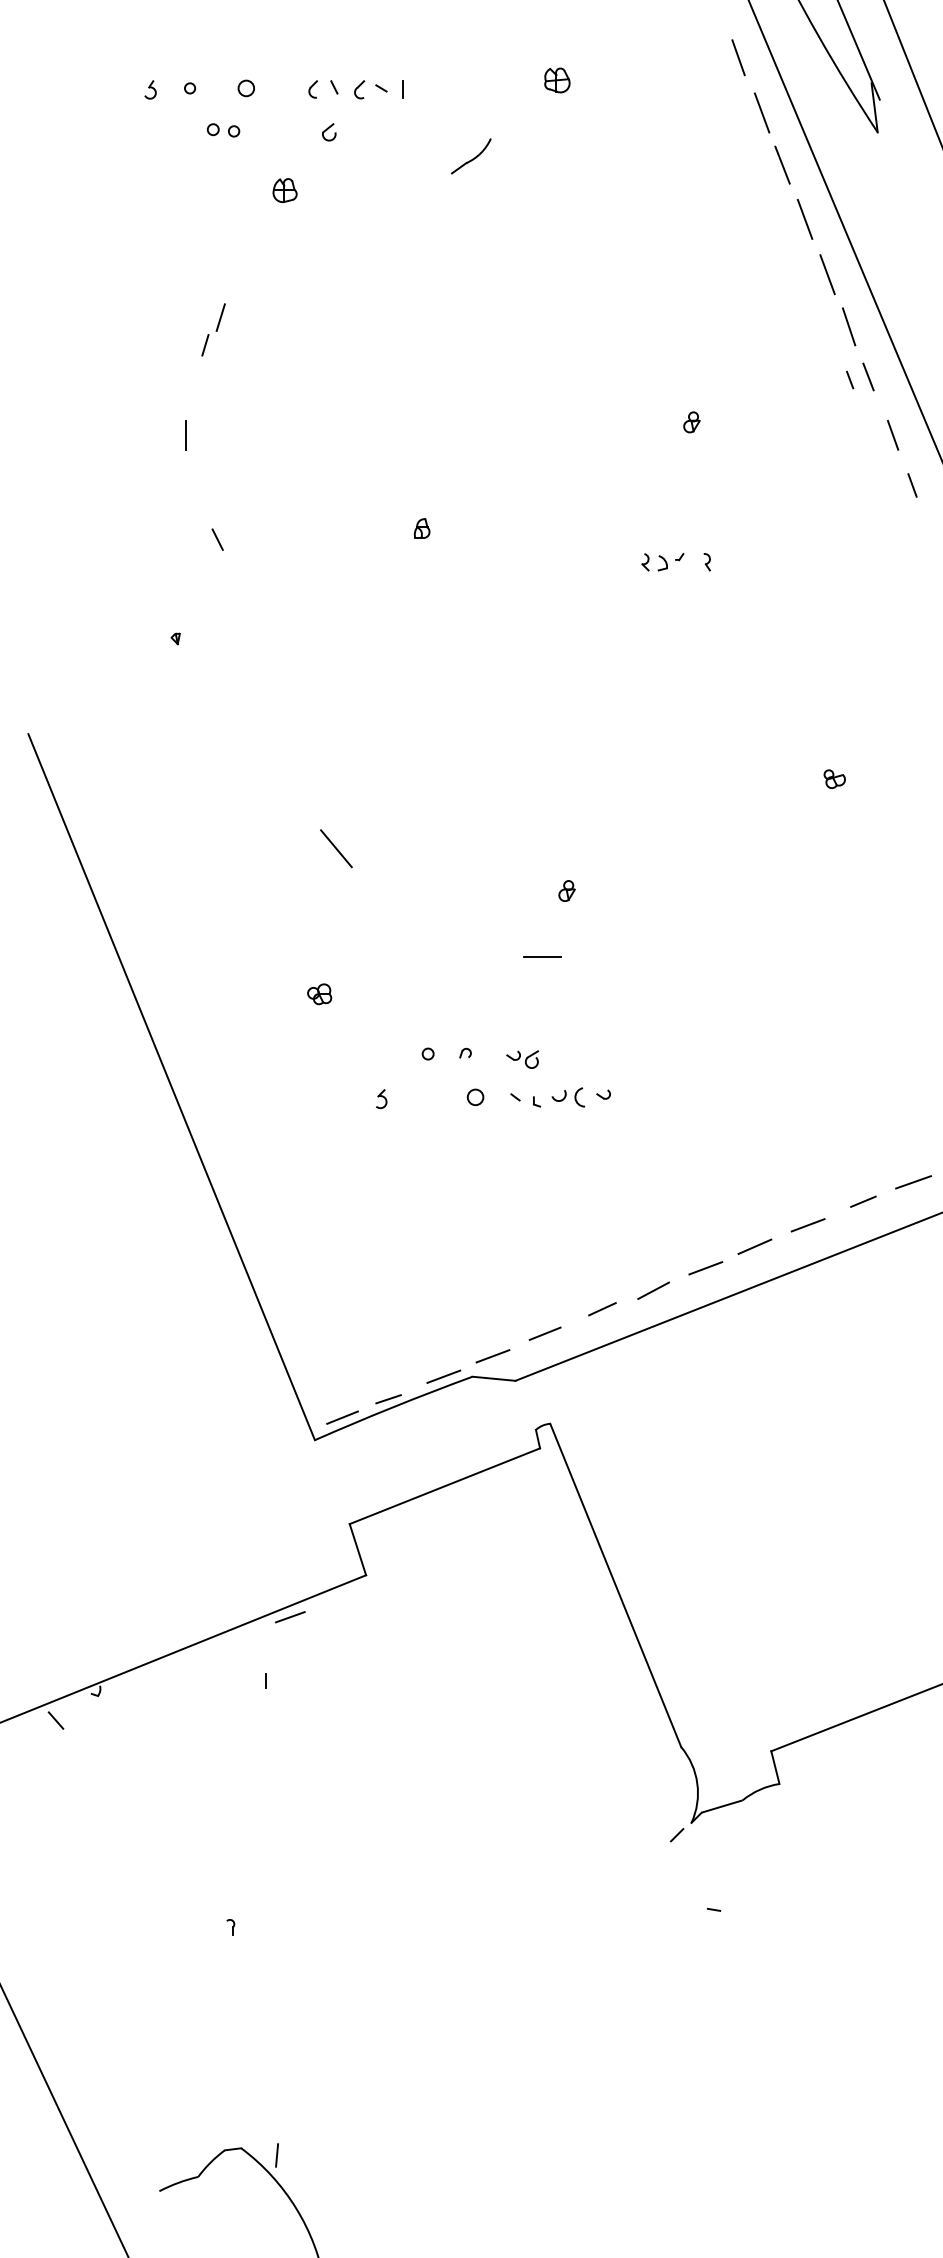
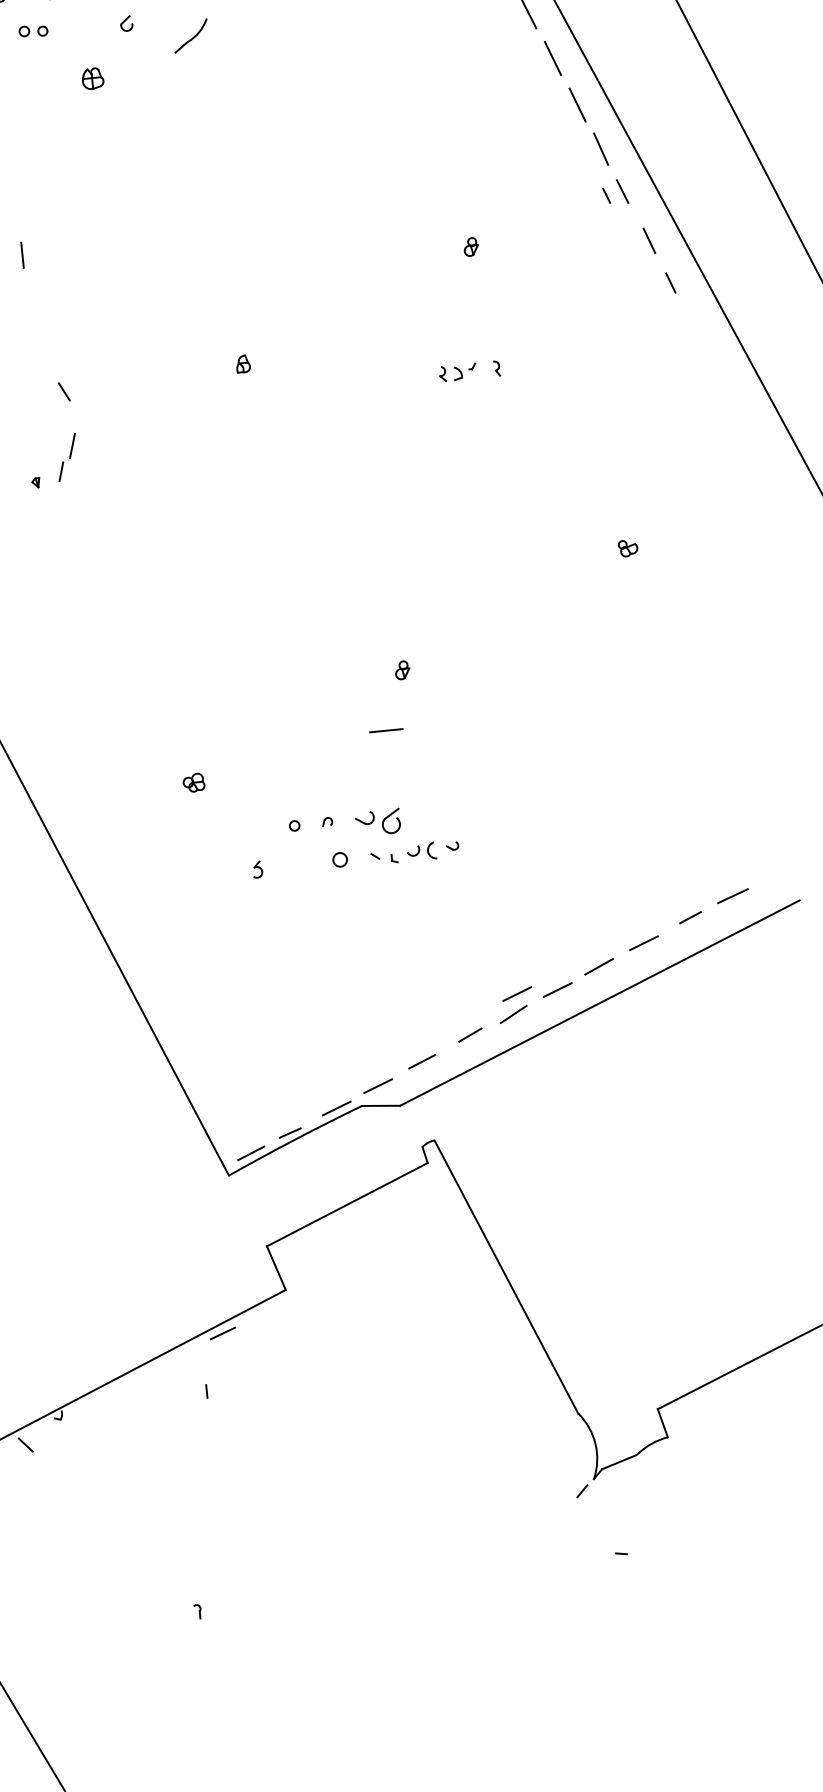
part: (471, 156) -> (191, 36), moved
part: (213, 329) -> (67, 457), moved
line: (185, 435) -> (22, 255), moved
line: (336, 848) -> (195, 653), removed
part: (522, 1059) -> (378, 822), size x1.6
line: (659, 1268) -> (517, 994), added

